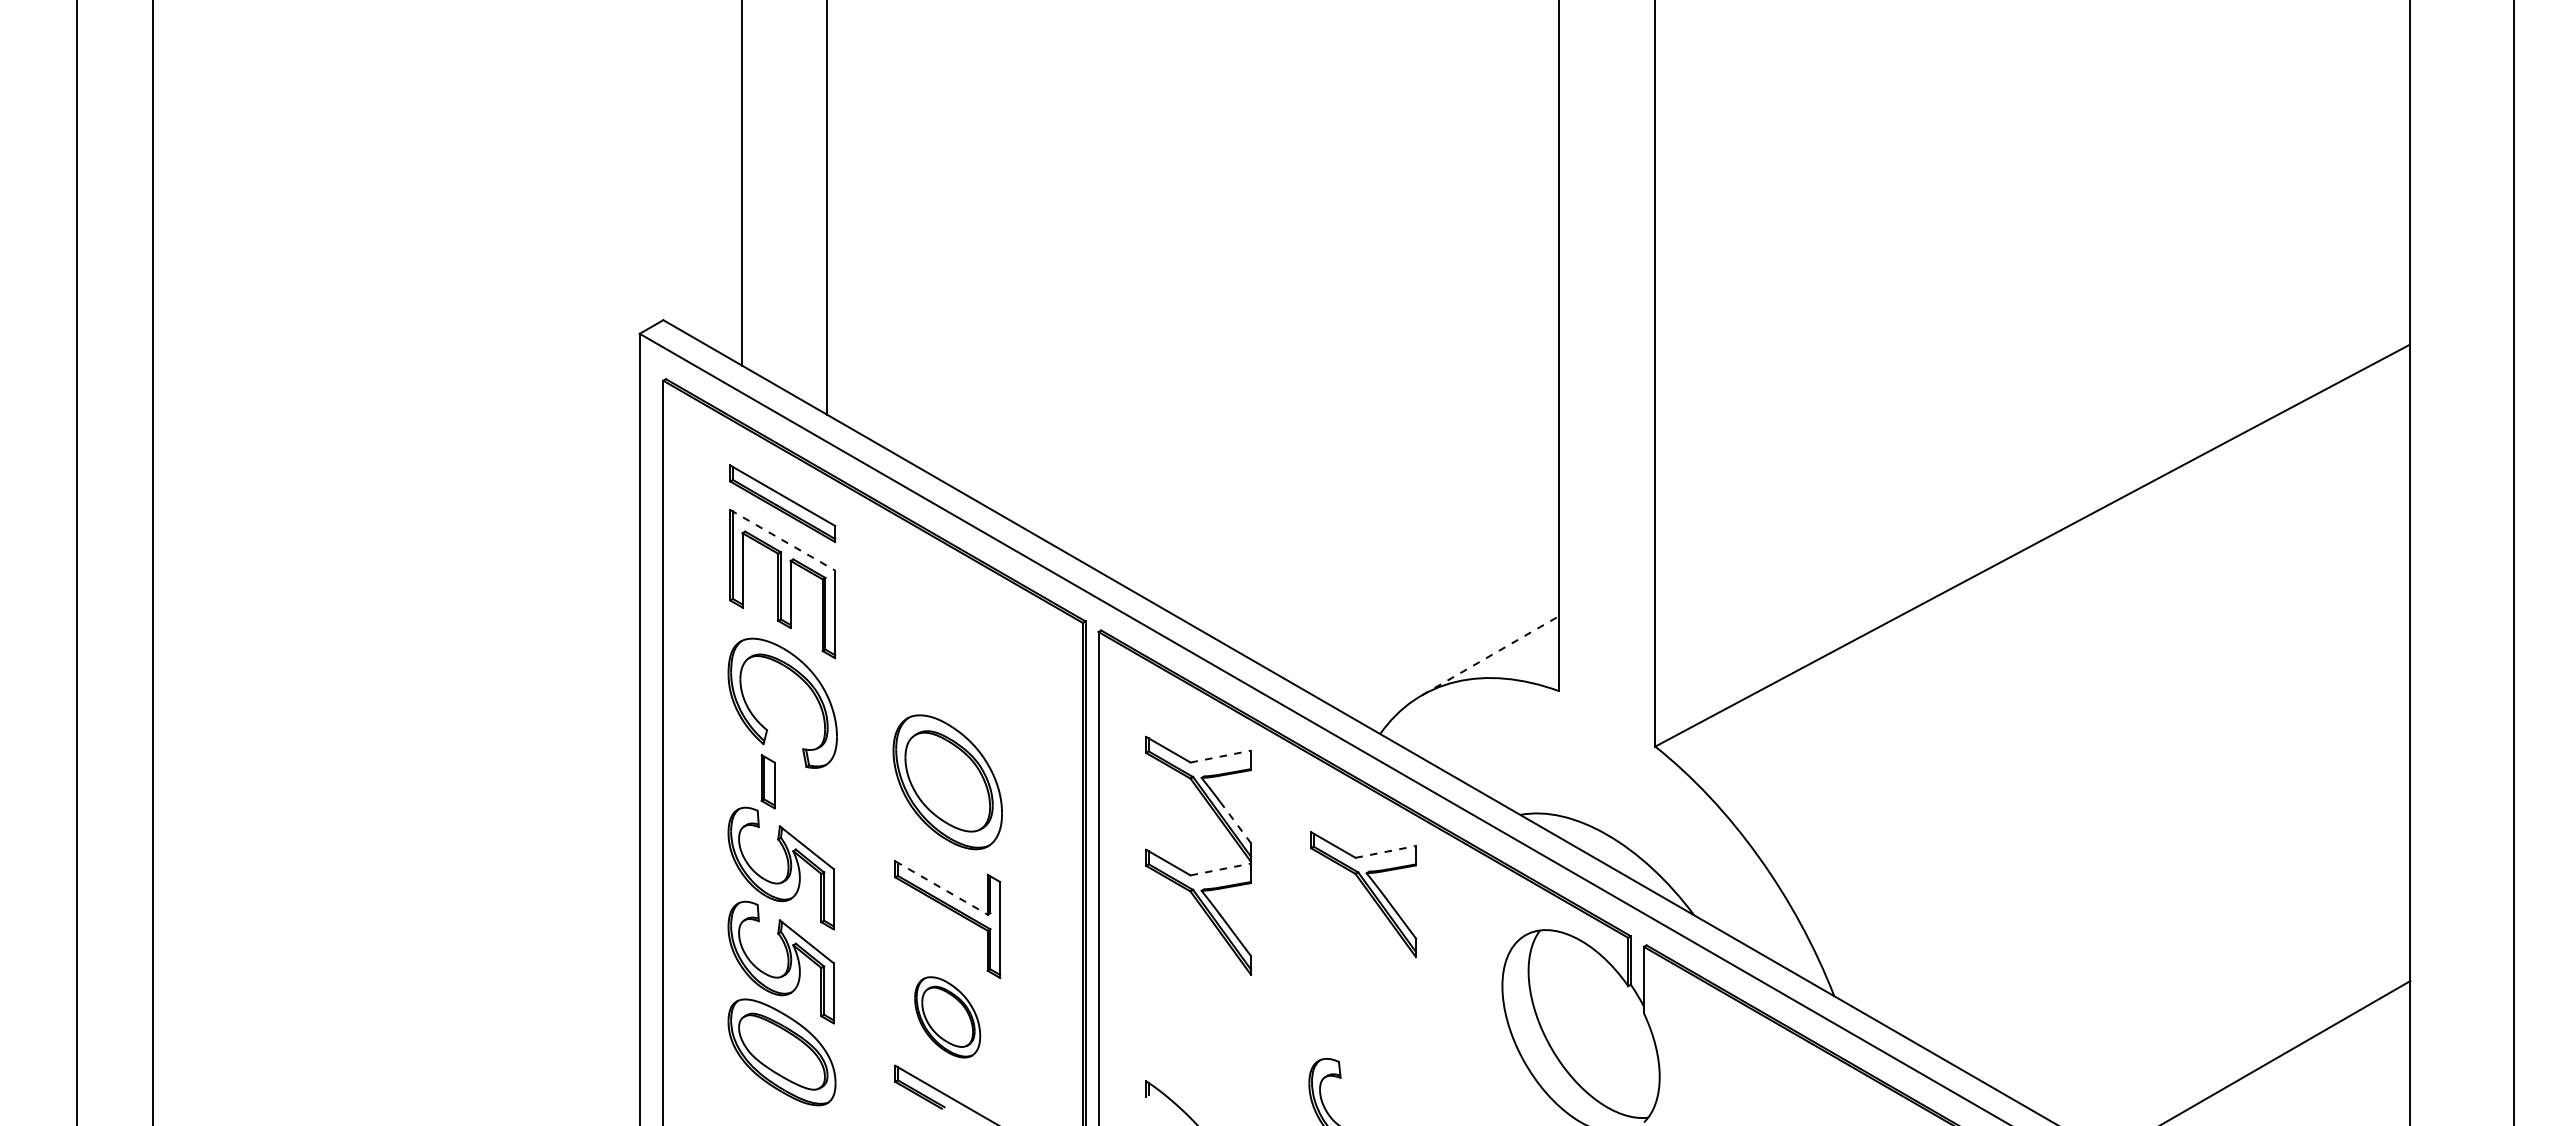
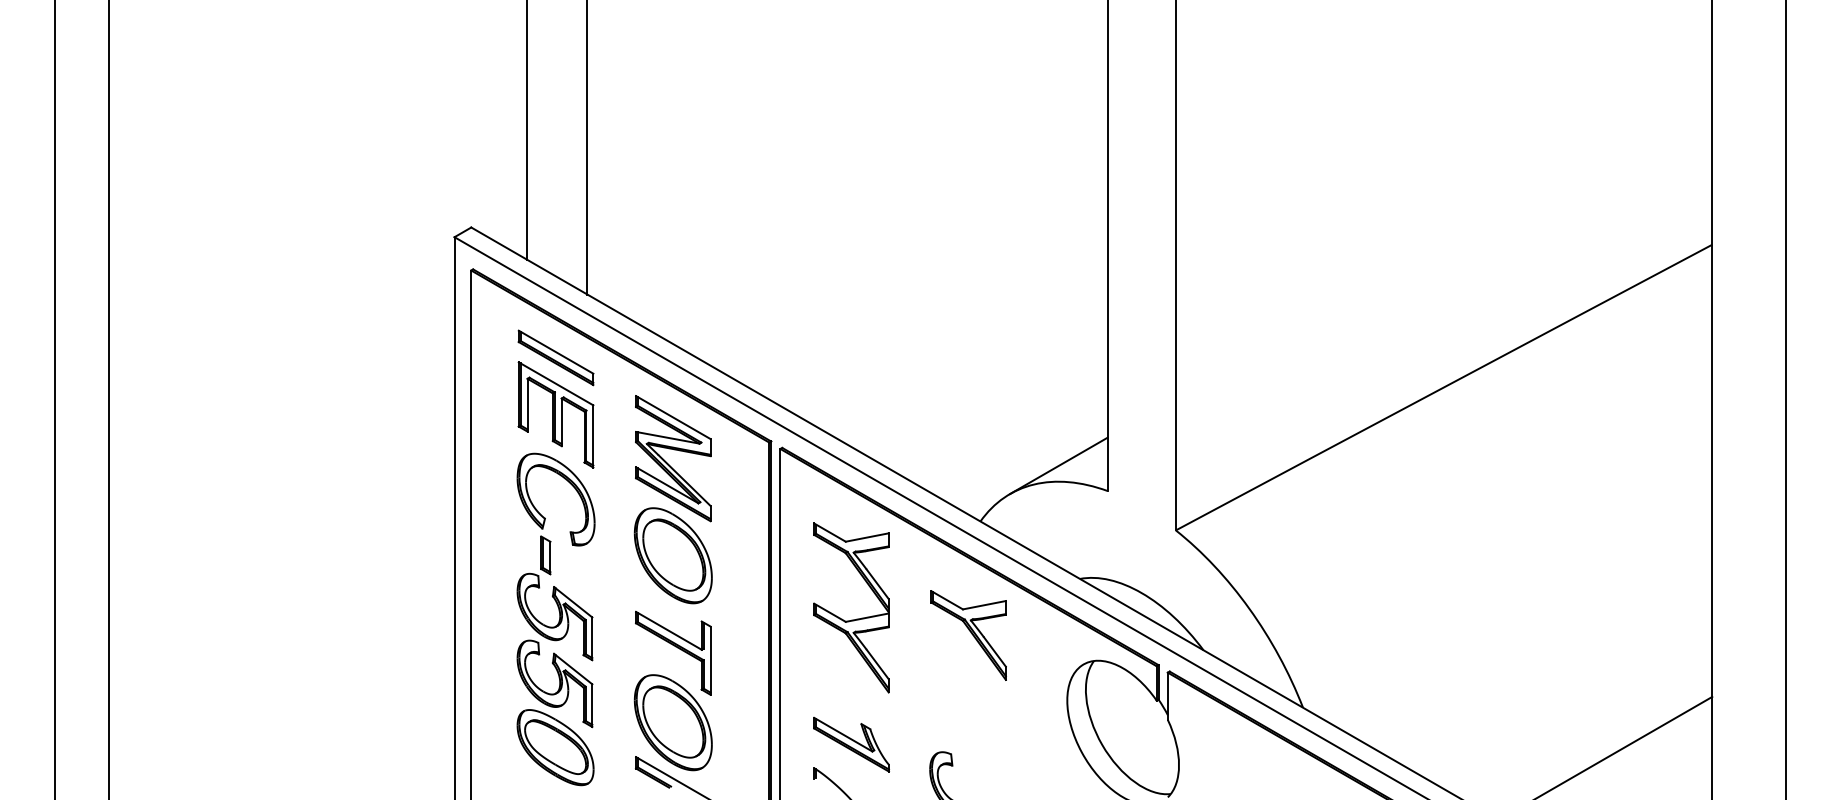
line: (782, 540) -> (555, 384), dashed -> solid
part: (940, 652) -> (668, 463), added
line: (1490, 655) -> (1058, 465), dashed -> solid
line: (1220, 756) -> (867, 537), dashed -> solid
line: (1235, 822) -> (877, 584), dashed -> solid
line: (1385, 851) -> (984, 604), dashed -> solid
line: (1220, 869) -> (867, 617), dashed -> solid
line: (941, 888) -> (668, 631), dashed -> solid
part: (947, 1017) -> (673, 722), size x1.67
part: (1198, 1048) -> (851, 744), added

